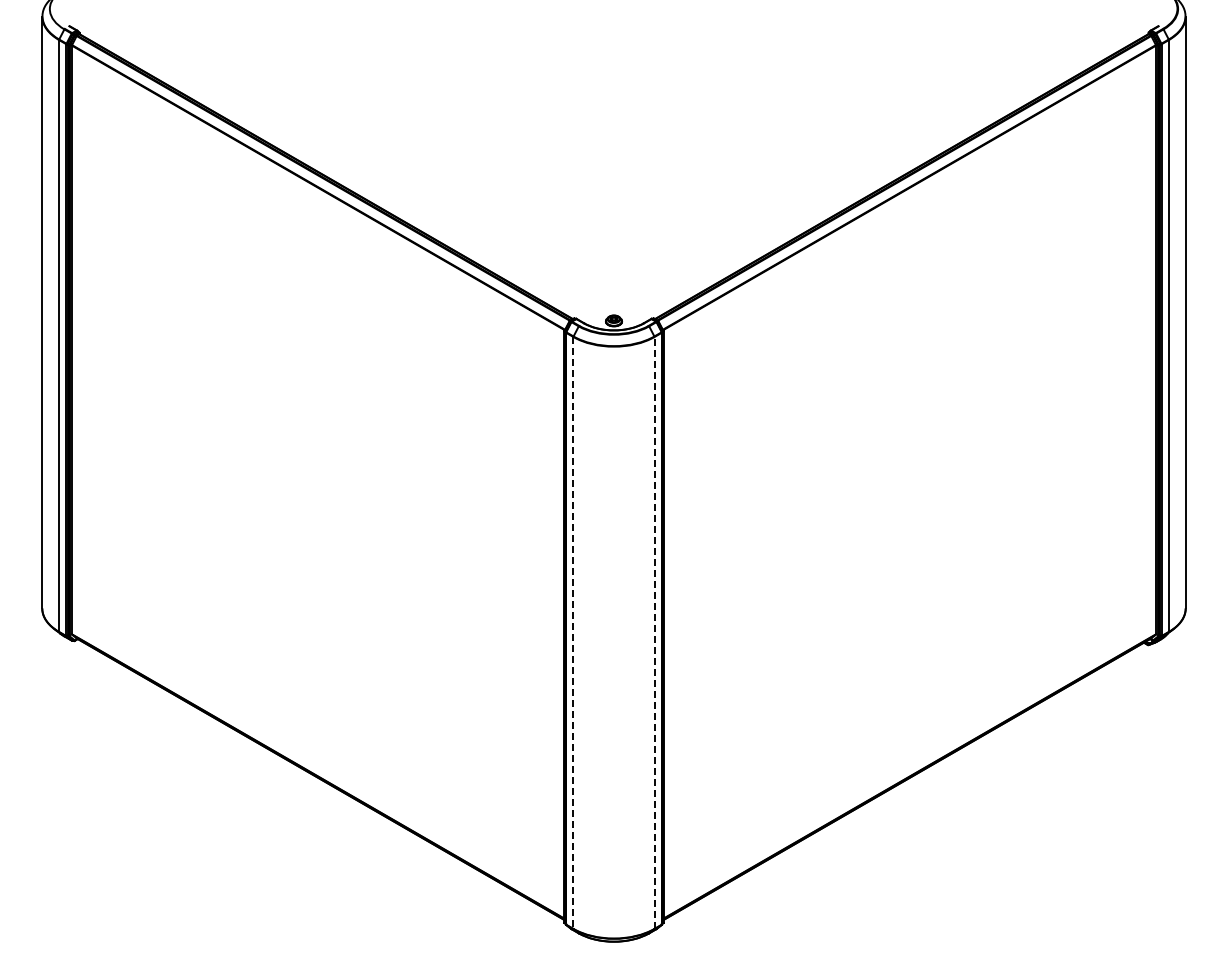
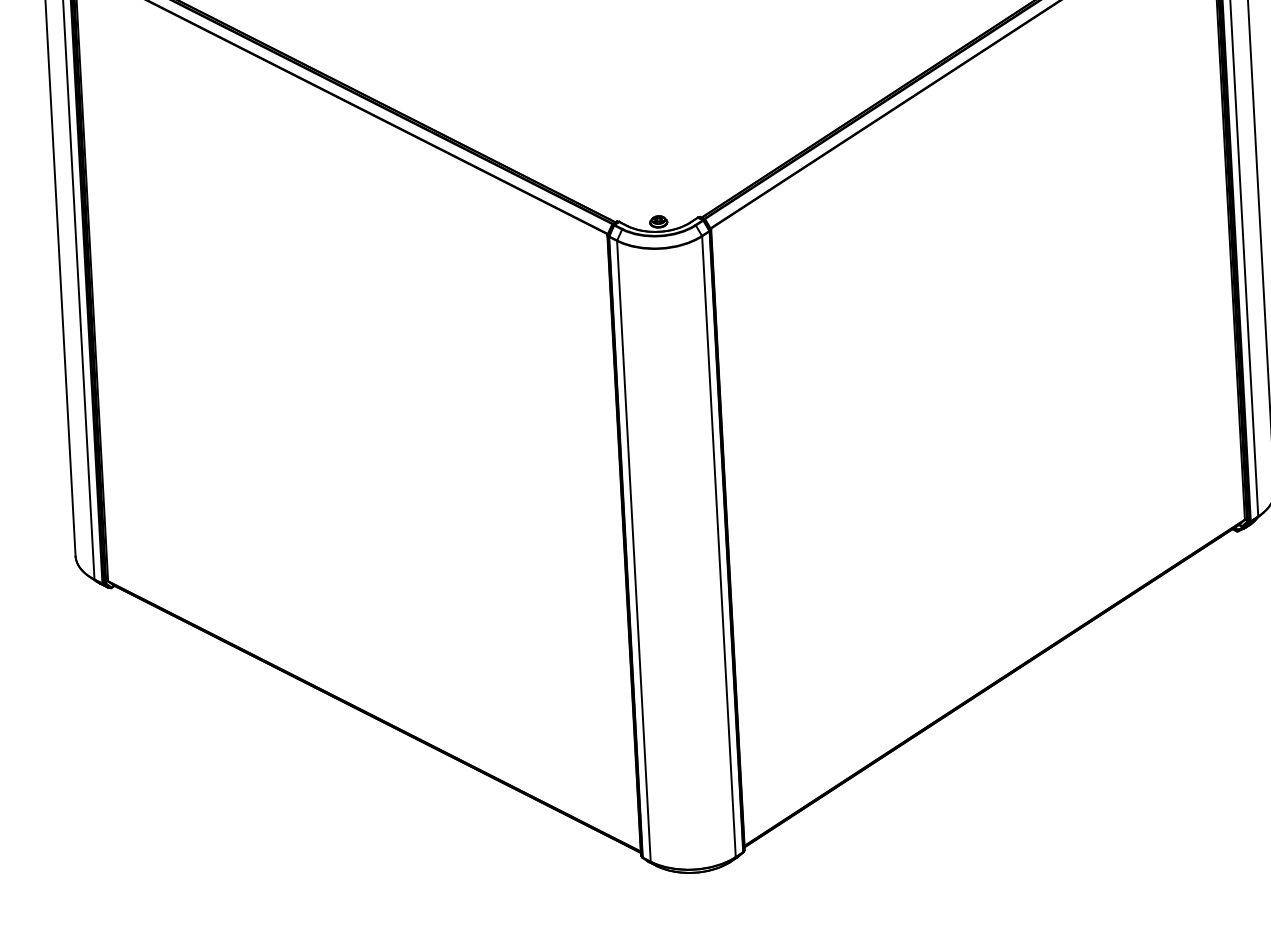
line: (573, 632) -> (633, 550), dashed -> solid
line: (654, 632) -> (718, 546), dashed -> solid

